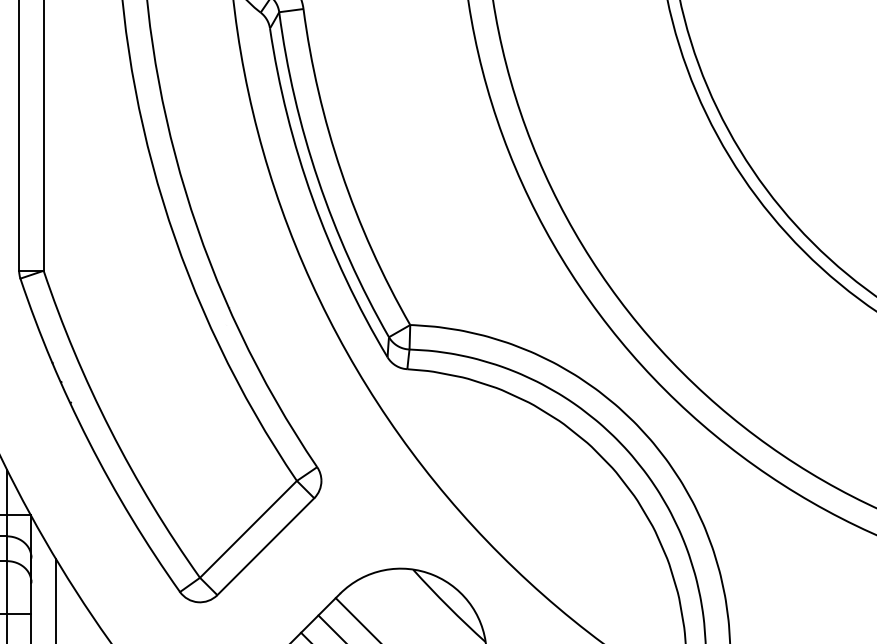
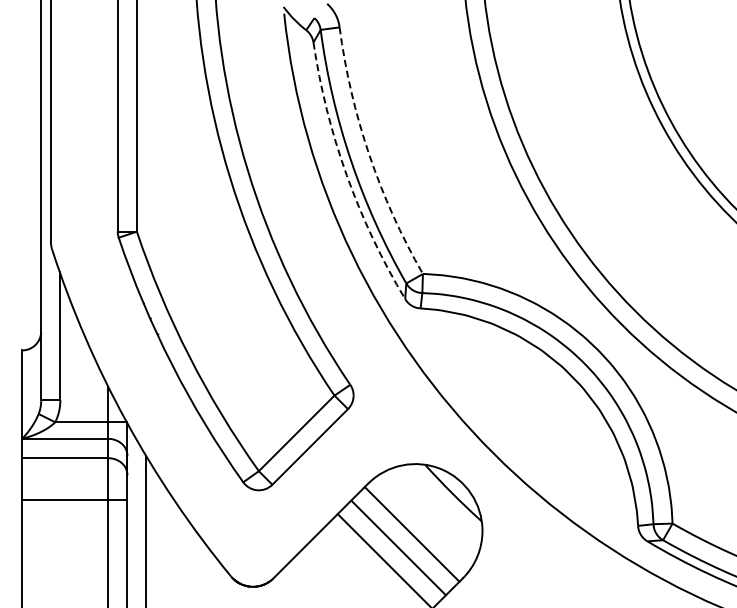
arc: (341, 171) -> (369, 154), solid -> dashed
arc: (312, 198) -> (346, 175), solid -> dashed

